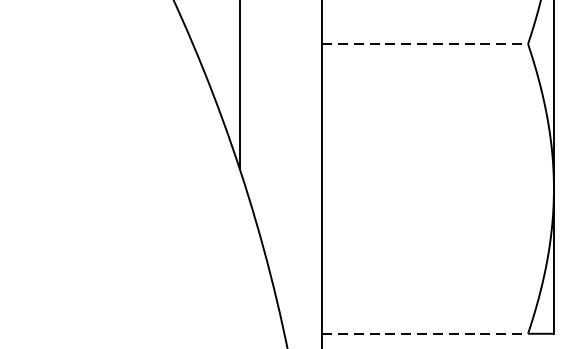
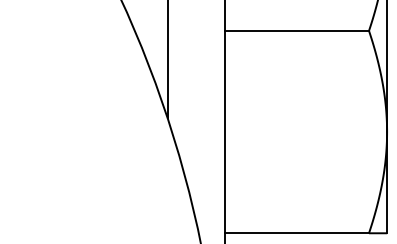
line: (425, 43) -> (297, 30), dashed -> solid
line: (425, 334) -> (297, 233), dashed -> solid

